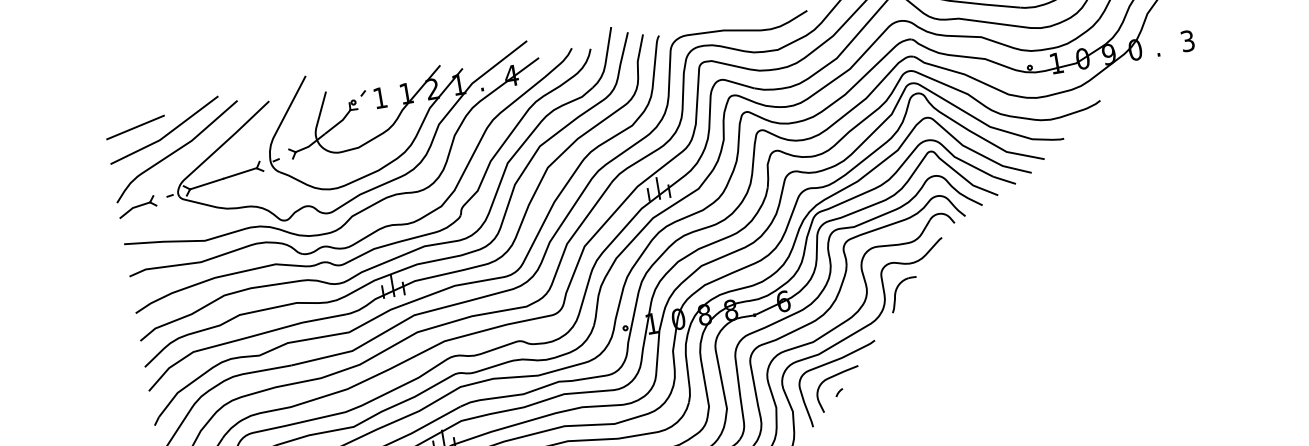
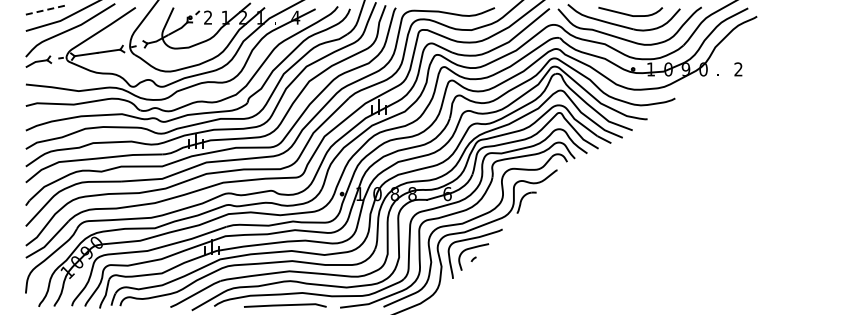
text: (1187, 41) -> (738, 69), 3 -> 2
text: (380, 97) -> (208, 17), 1 -> 2
line: (136, 128) -> (46, 10), solid -> dashed

